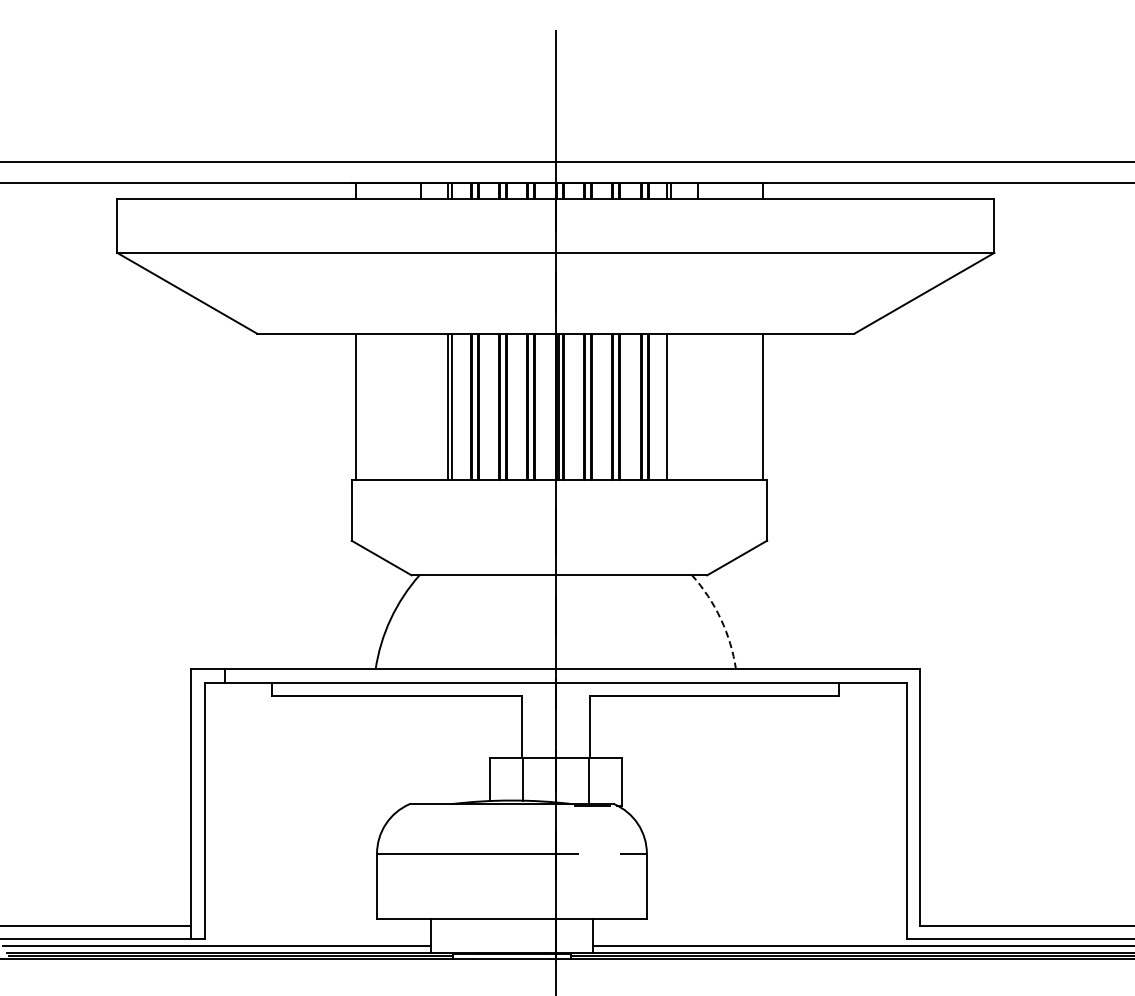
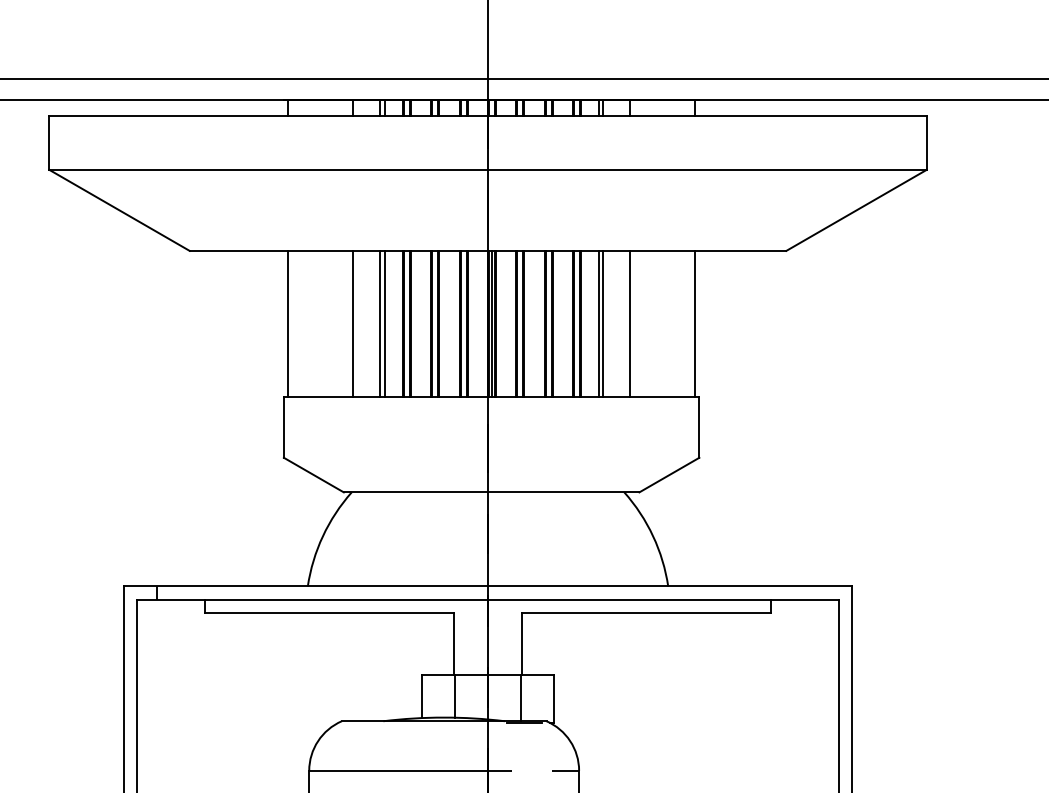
line: (421, 406) -> (353, 323), added
line: (670, 406) -> (602, 323), added
line: (697, 406) -> (629, 323), added
arc: (720, 619) -> (652, 536), dashed -> solid

